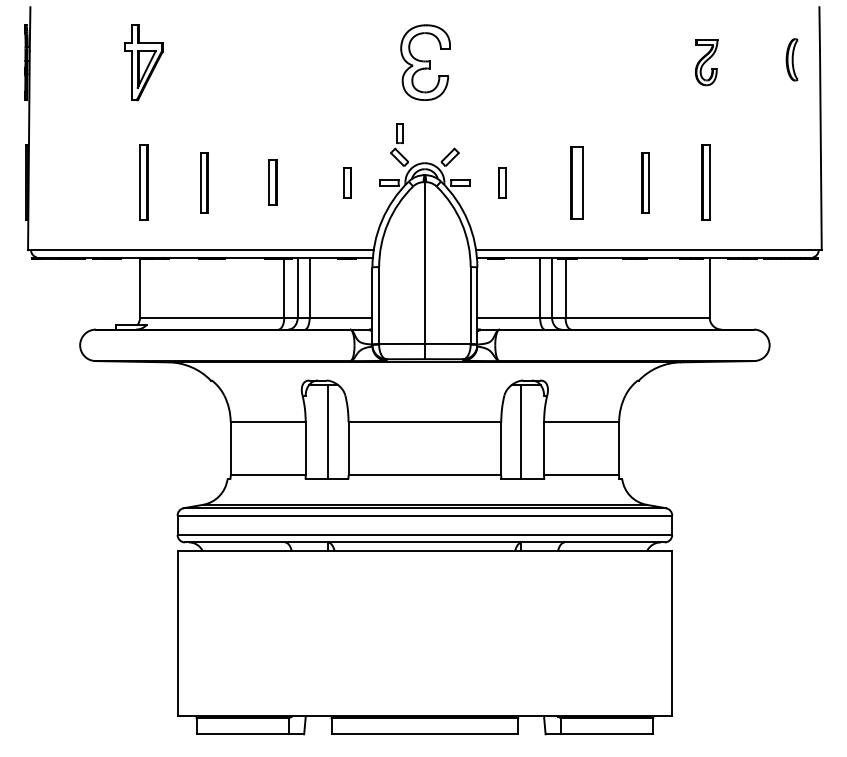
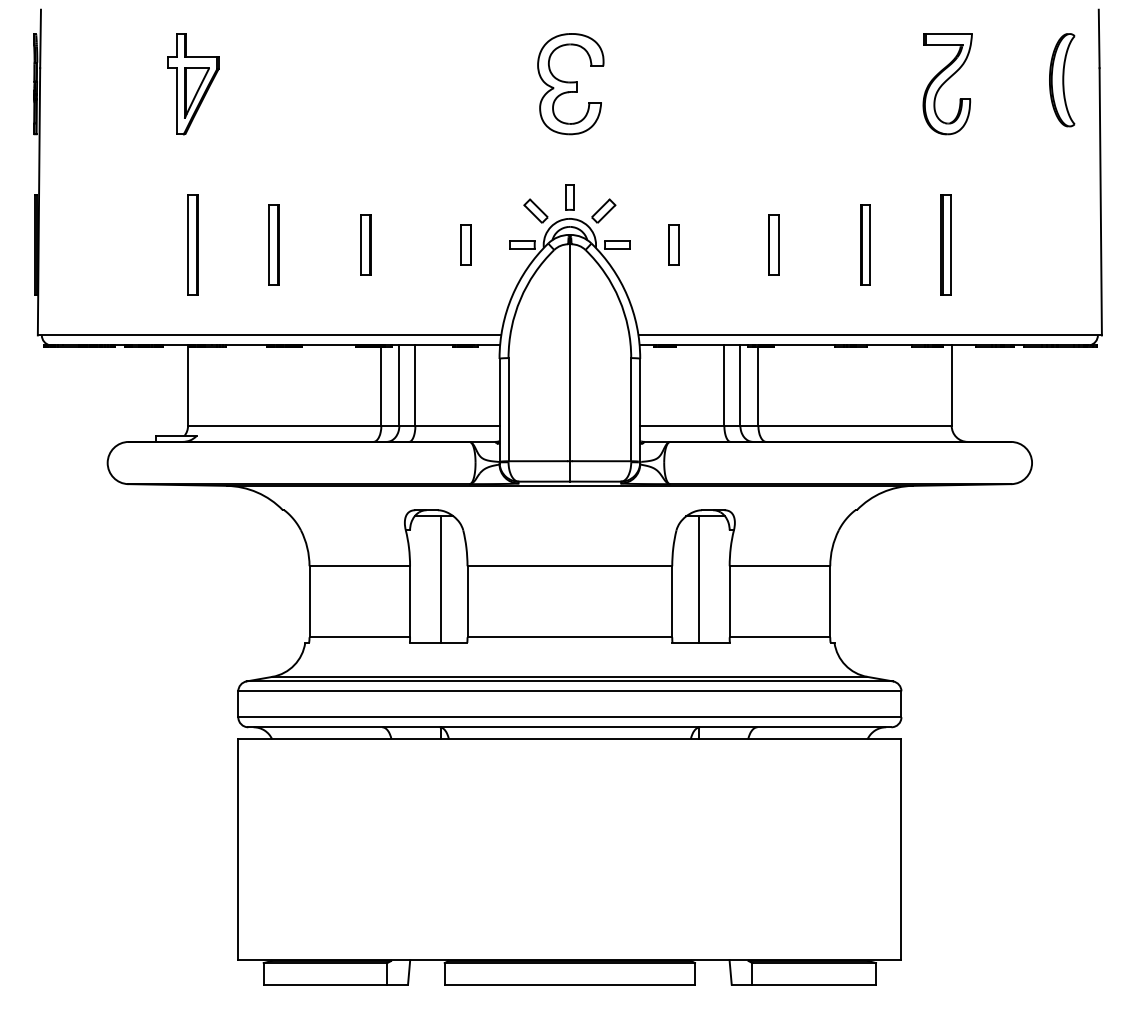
part: (792, 60) -> (1062, 80), size x1.67
part: (706, 62) -> (947, 84), size x1.67
part: (400, 133) -> (569, 197), moved
part: (576, 182) -> (773, 244), size x0.62

